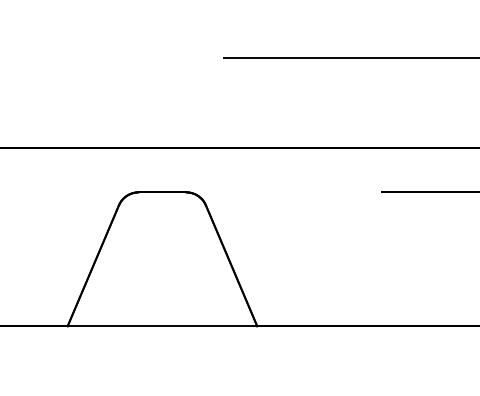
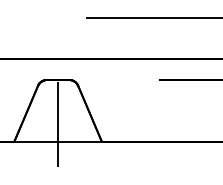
line: (163, 288) -> (58, 124), added

